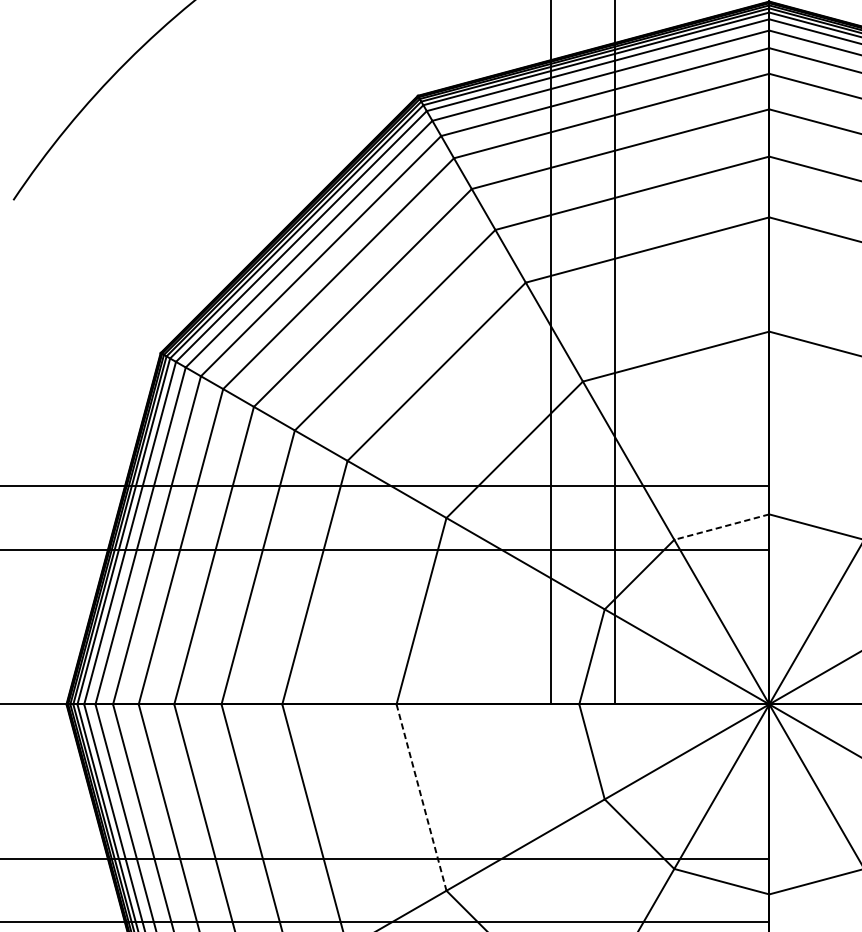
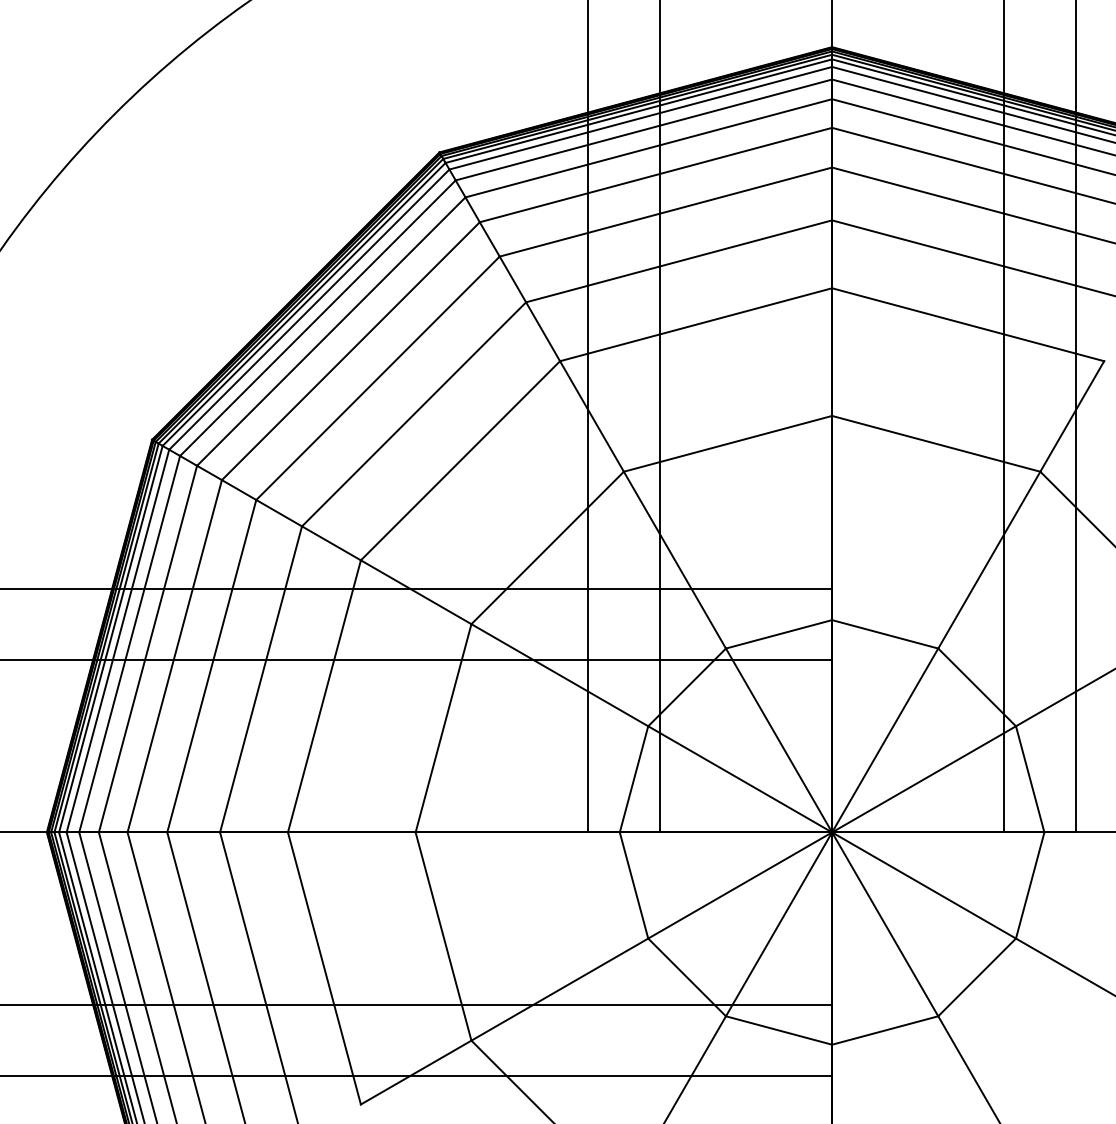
line: (722, 527) -> (779, 634), dashed -> solid
line: (421, 797) -> (443, 936), dashed -> solid

